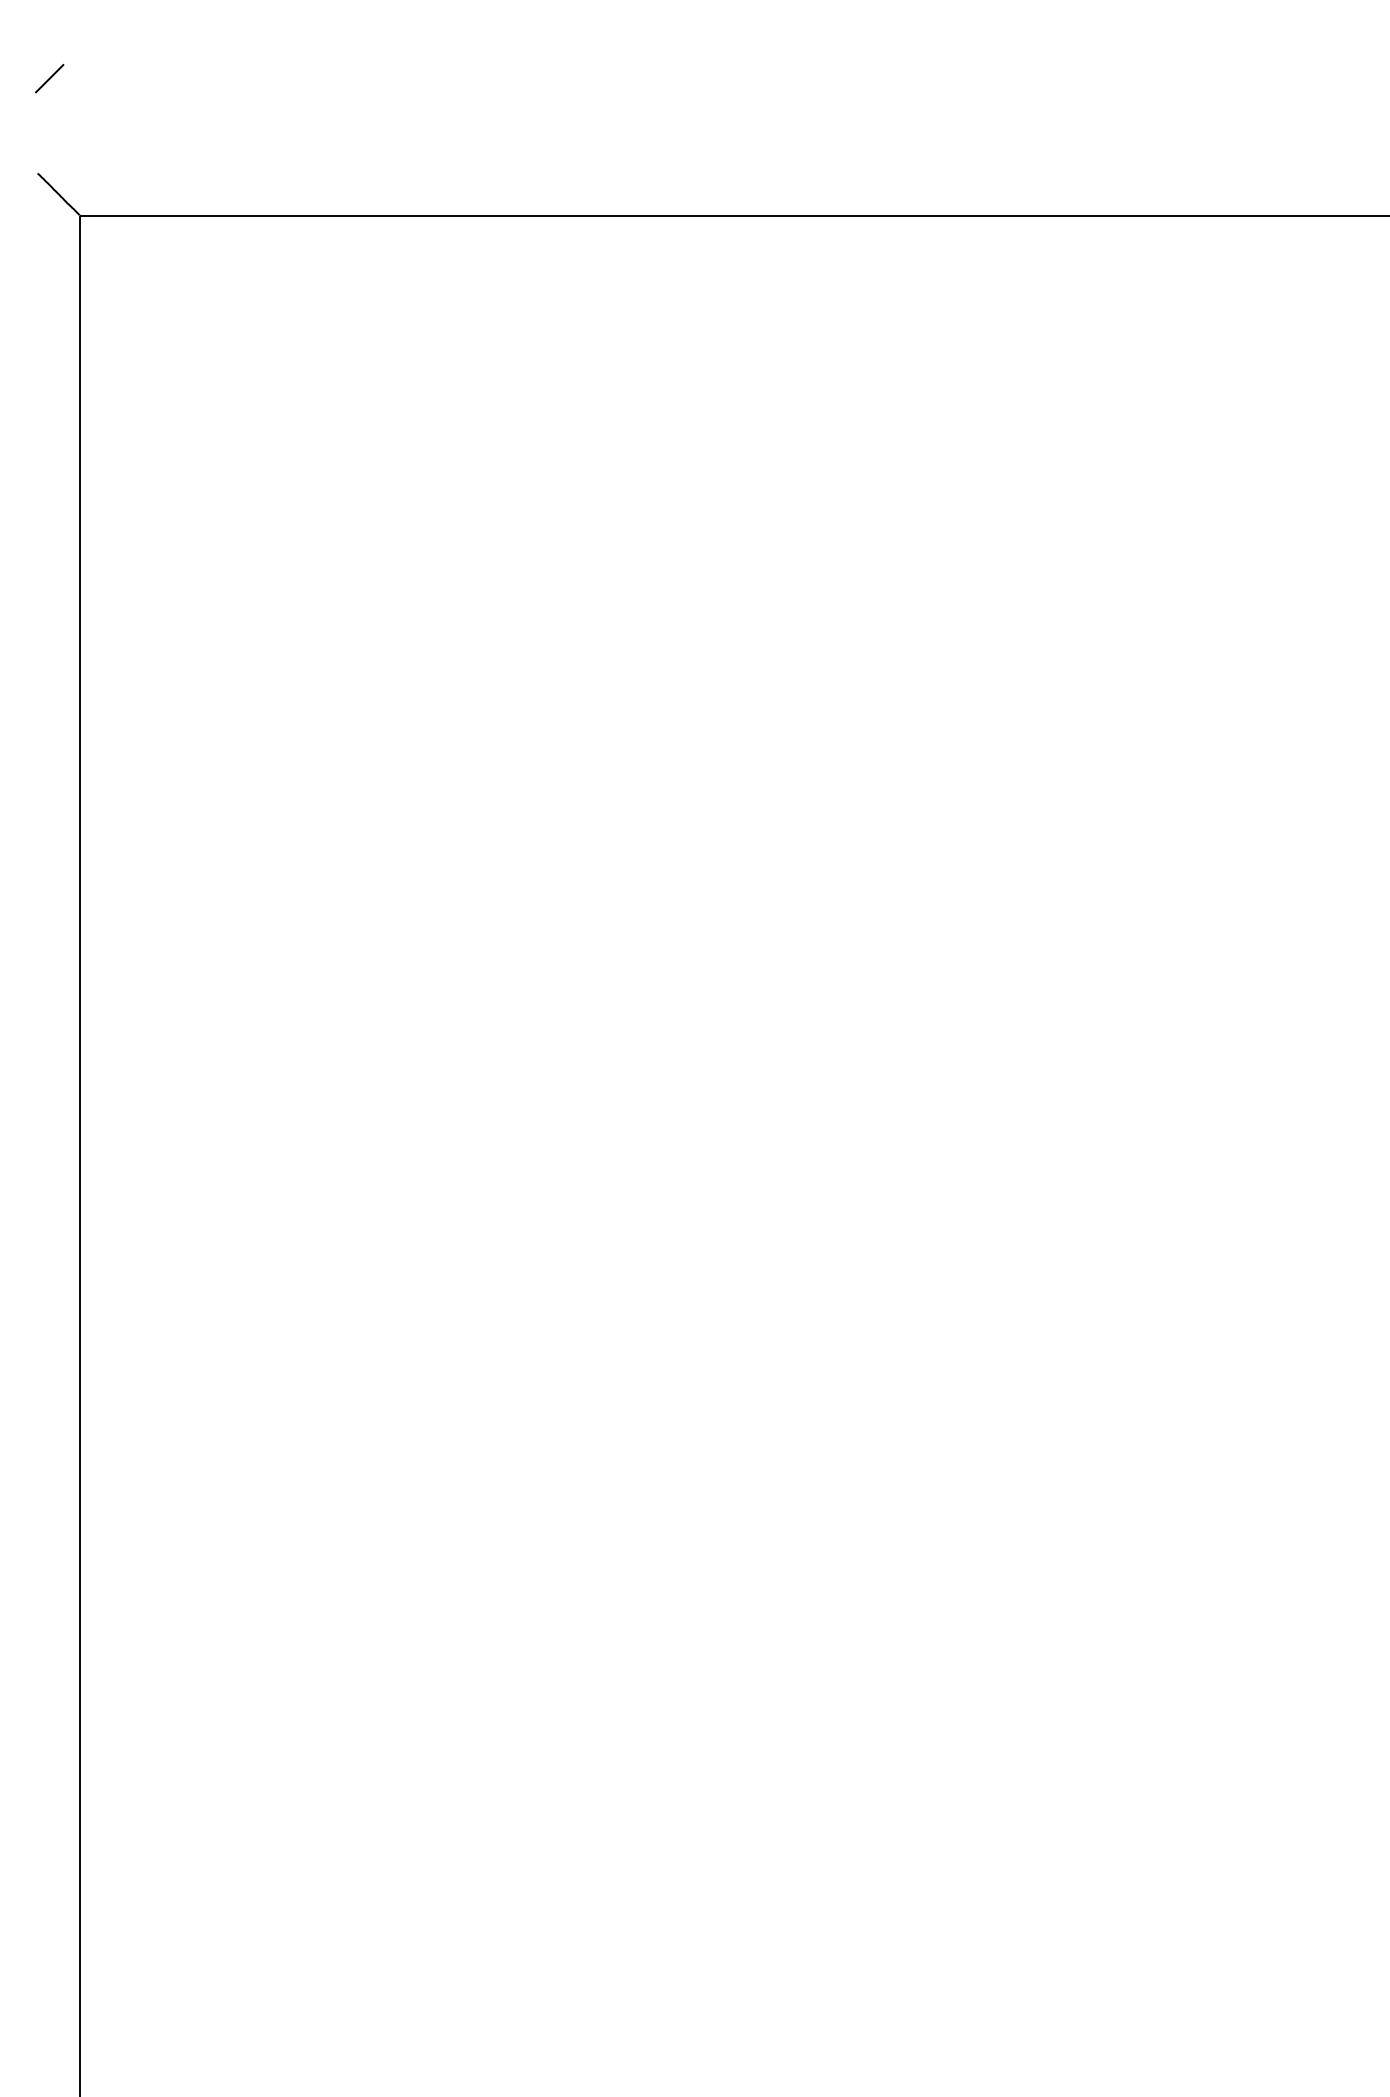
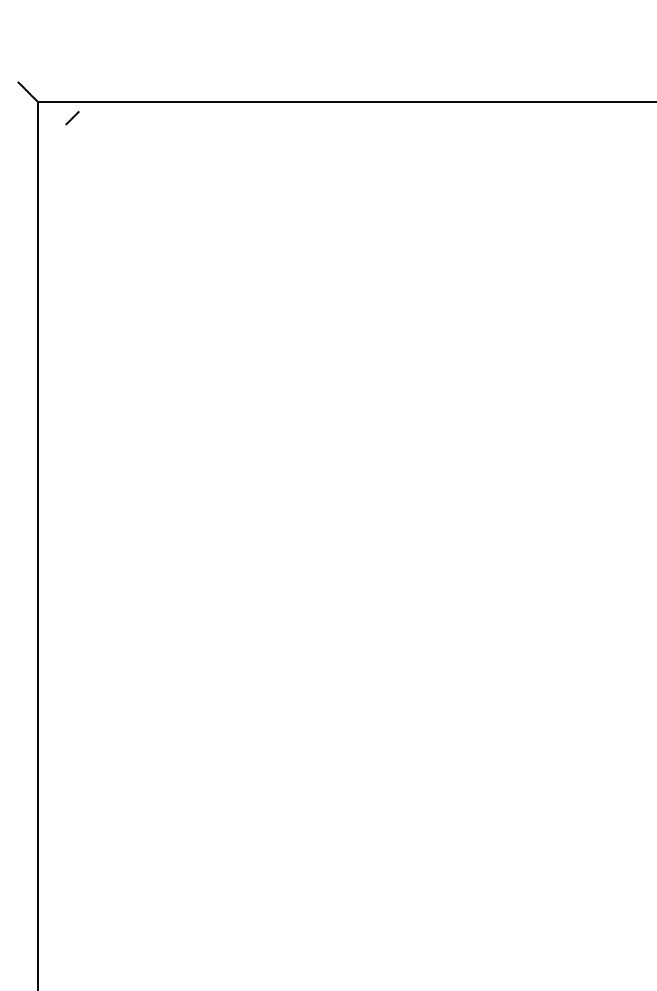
line: (49, 79) -> (72, 118), moved

